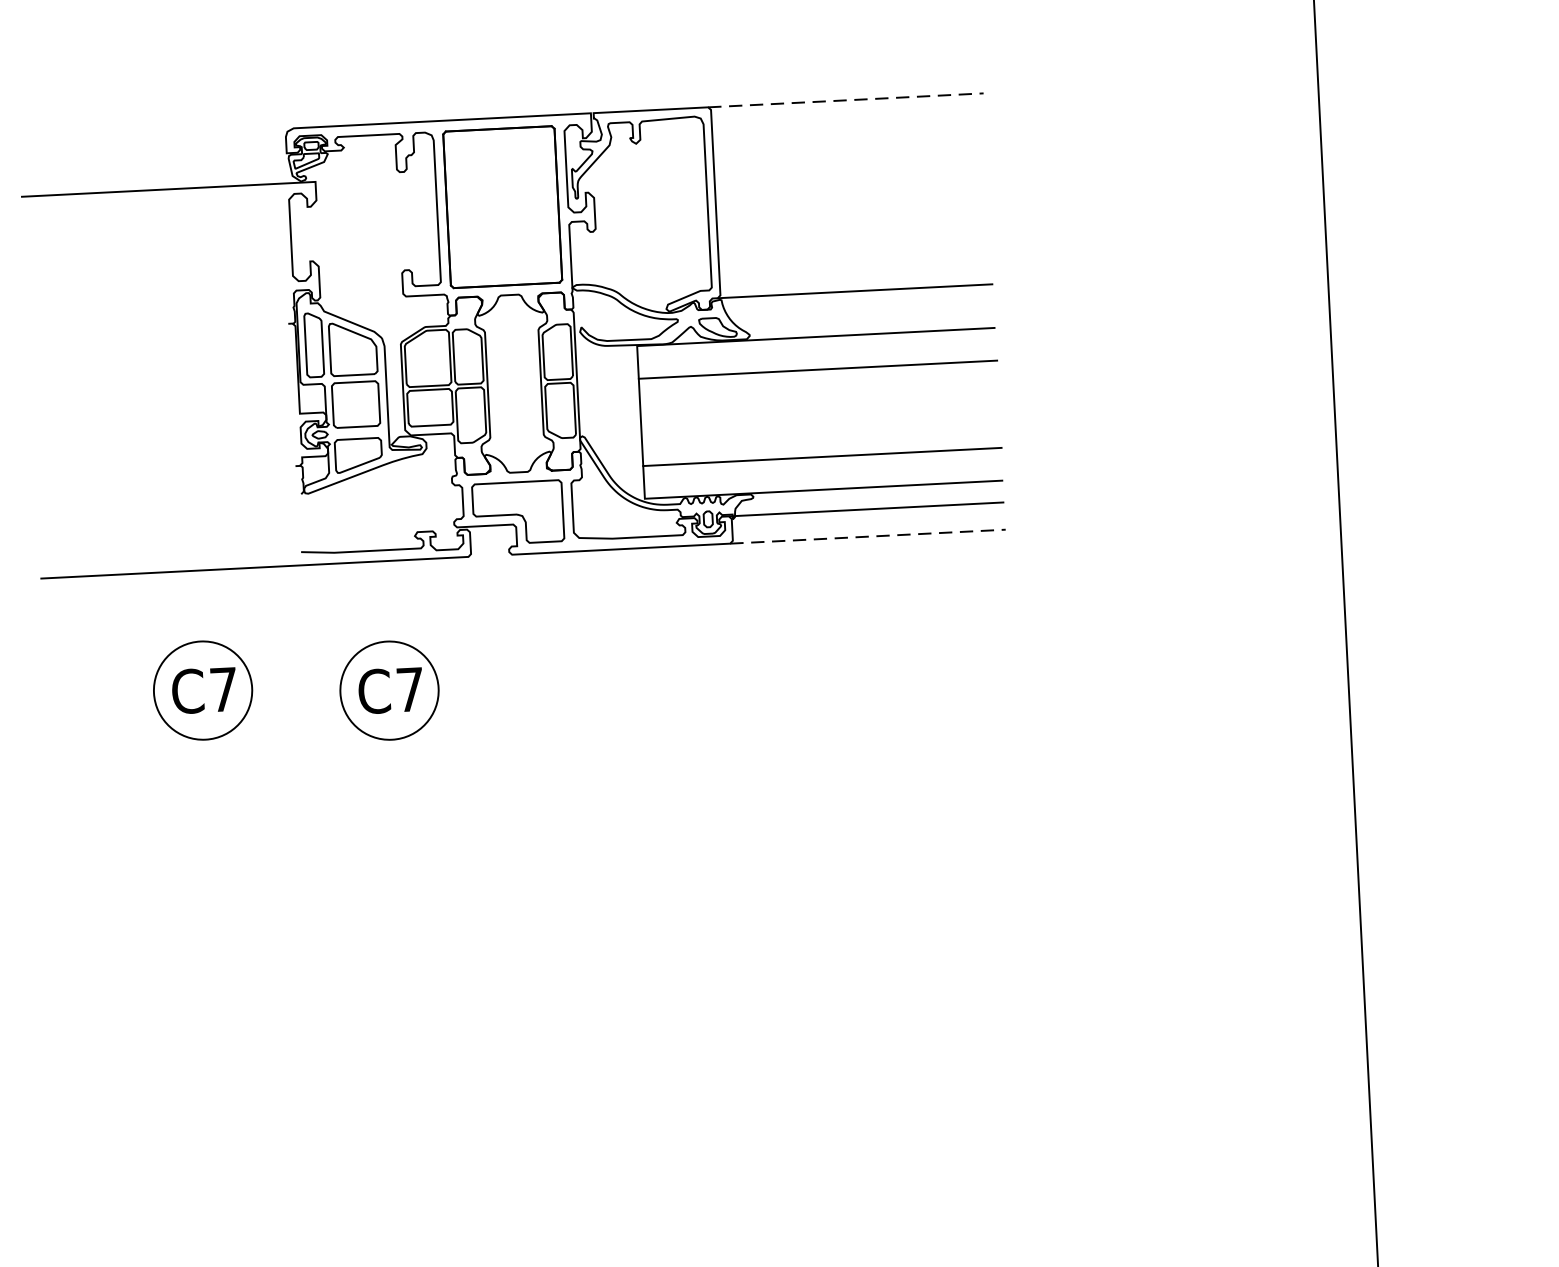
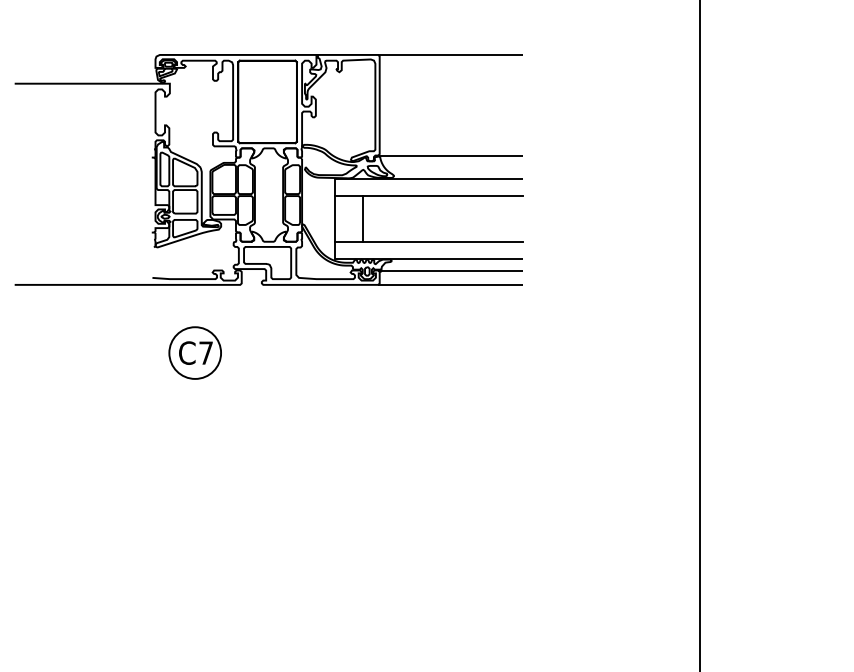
line: (845, 99) -> (450, 54), dashed -> solid
line: (695, 419) -> (363, 218), added
line: (867, 535) -> (450, 284), dashed -> solid
part: (201, 689) -> (96, 347), removed

